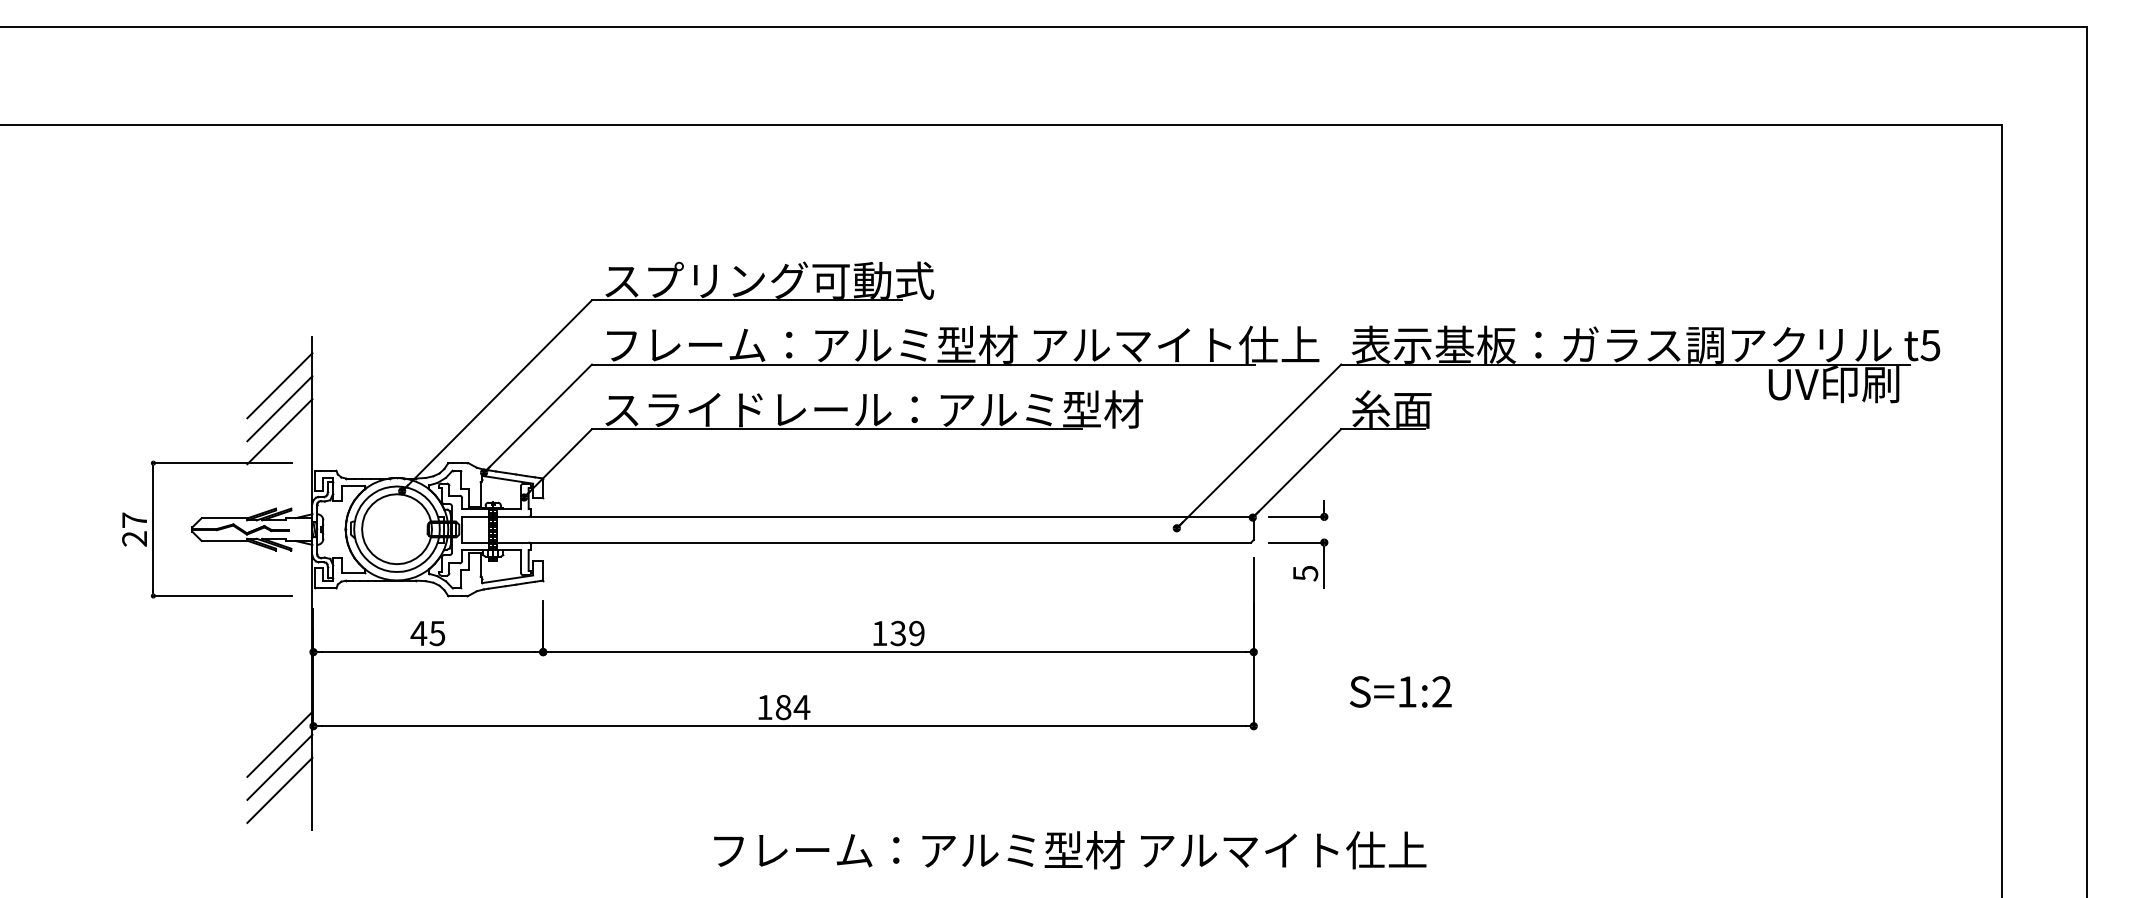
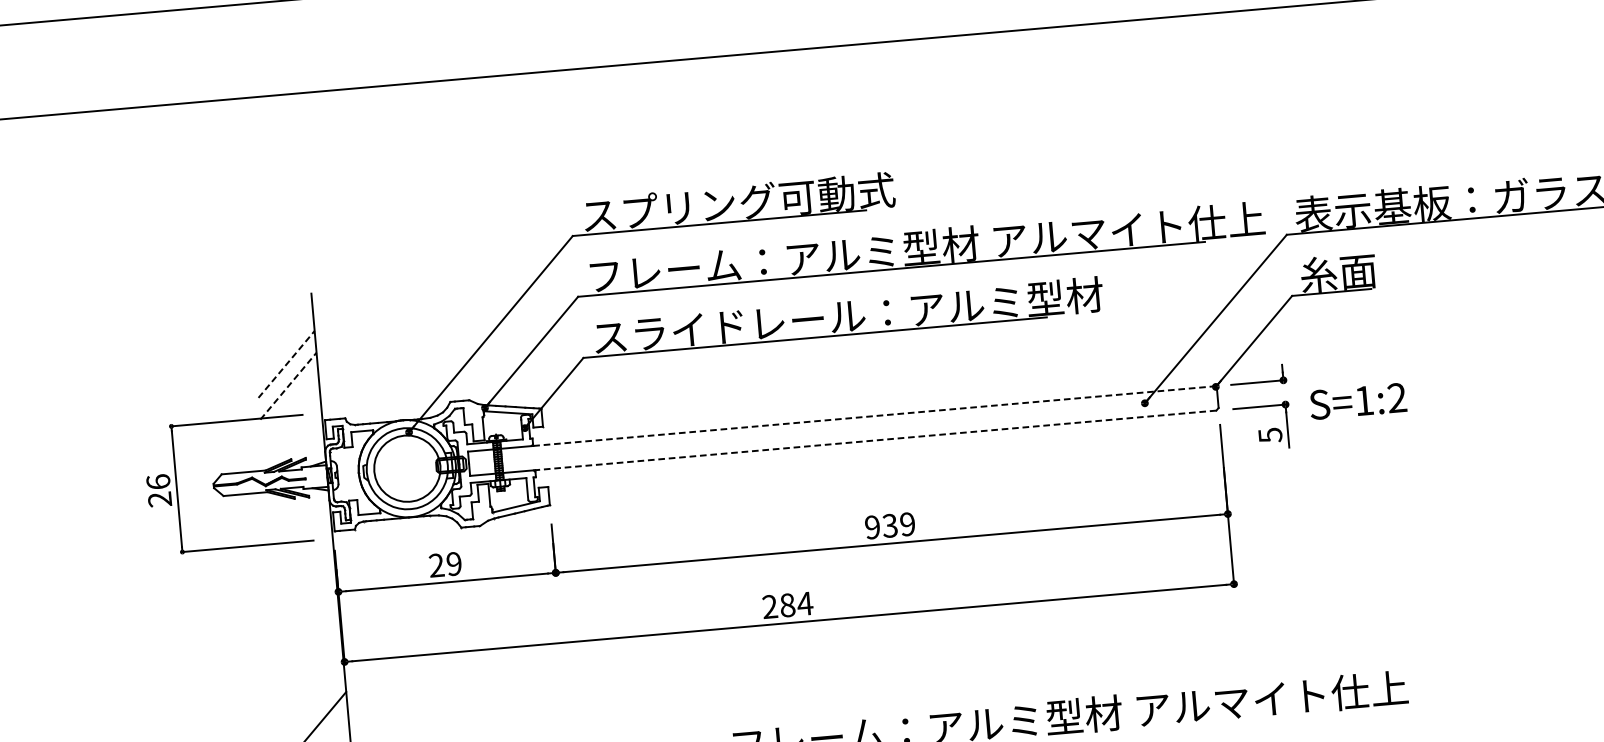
line: (279, 385) -> (284, 342), removed
line: (279, 408) -> (286, 364), solid -> dashed
line: (279, 431) -> (288, 385), solid -> dashed
line: (891, 516) -> (874, 415), solid -> dashed
text: (134, 519) -> (158, 481), 27 -> 26
line: (890, 542) -> (875, 440), solid -> dashed
text: (427, 633) -> (444, 564), 45 -> 29
text: (879, 633) -> (872, 527), 139 -> 939
text: (1400, 691) -> (1357, 401), moved
text: (764, 706) -> (769, 605), 184 -> 284
line: (279, 743) -> (313, 681), removed
line: (279, 766) -> (315, 702), removed

